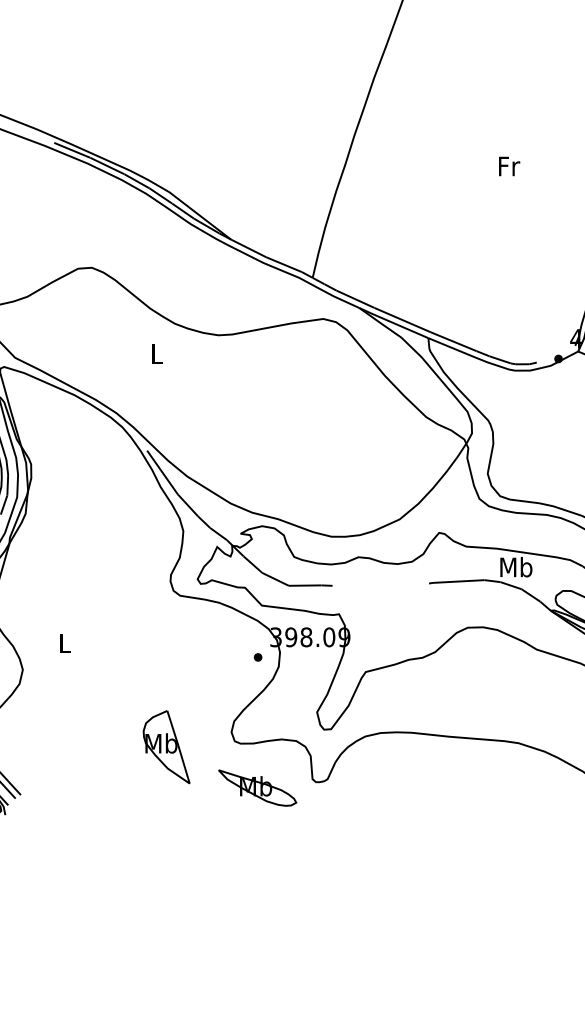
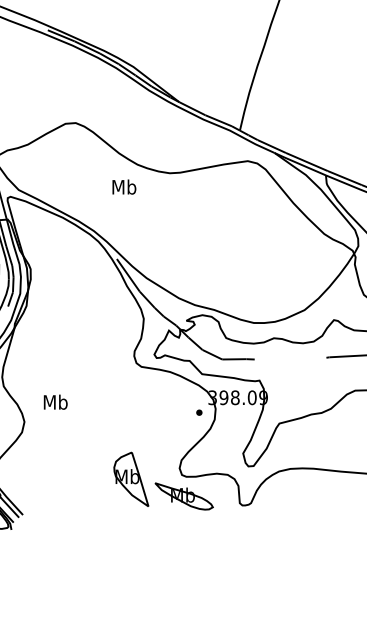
text: (157, 353) -> (124, 186), L -> Mb
text: (64, 643) -> (55, 402), L -> Mb
part: (257, 787) -> (184, 496), moved

